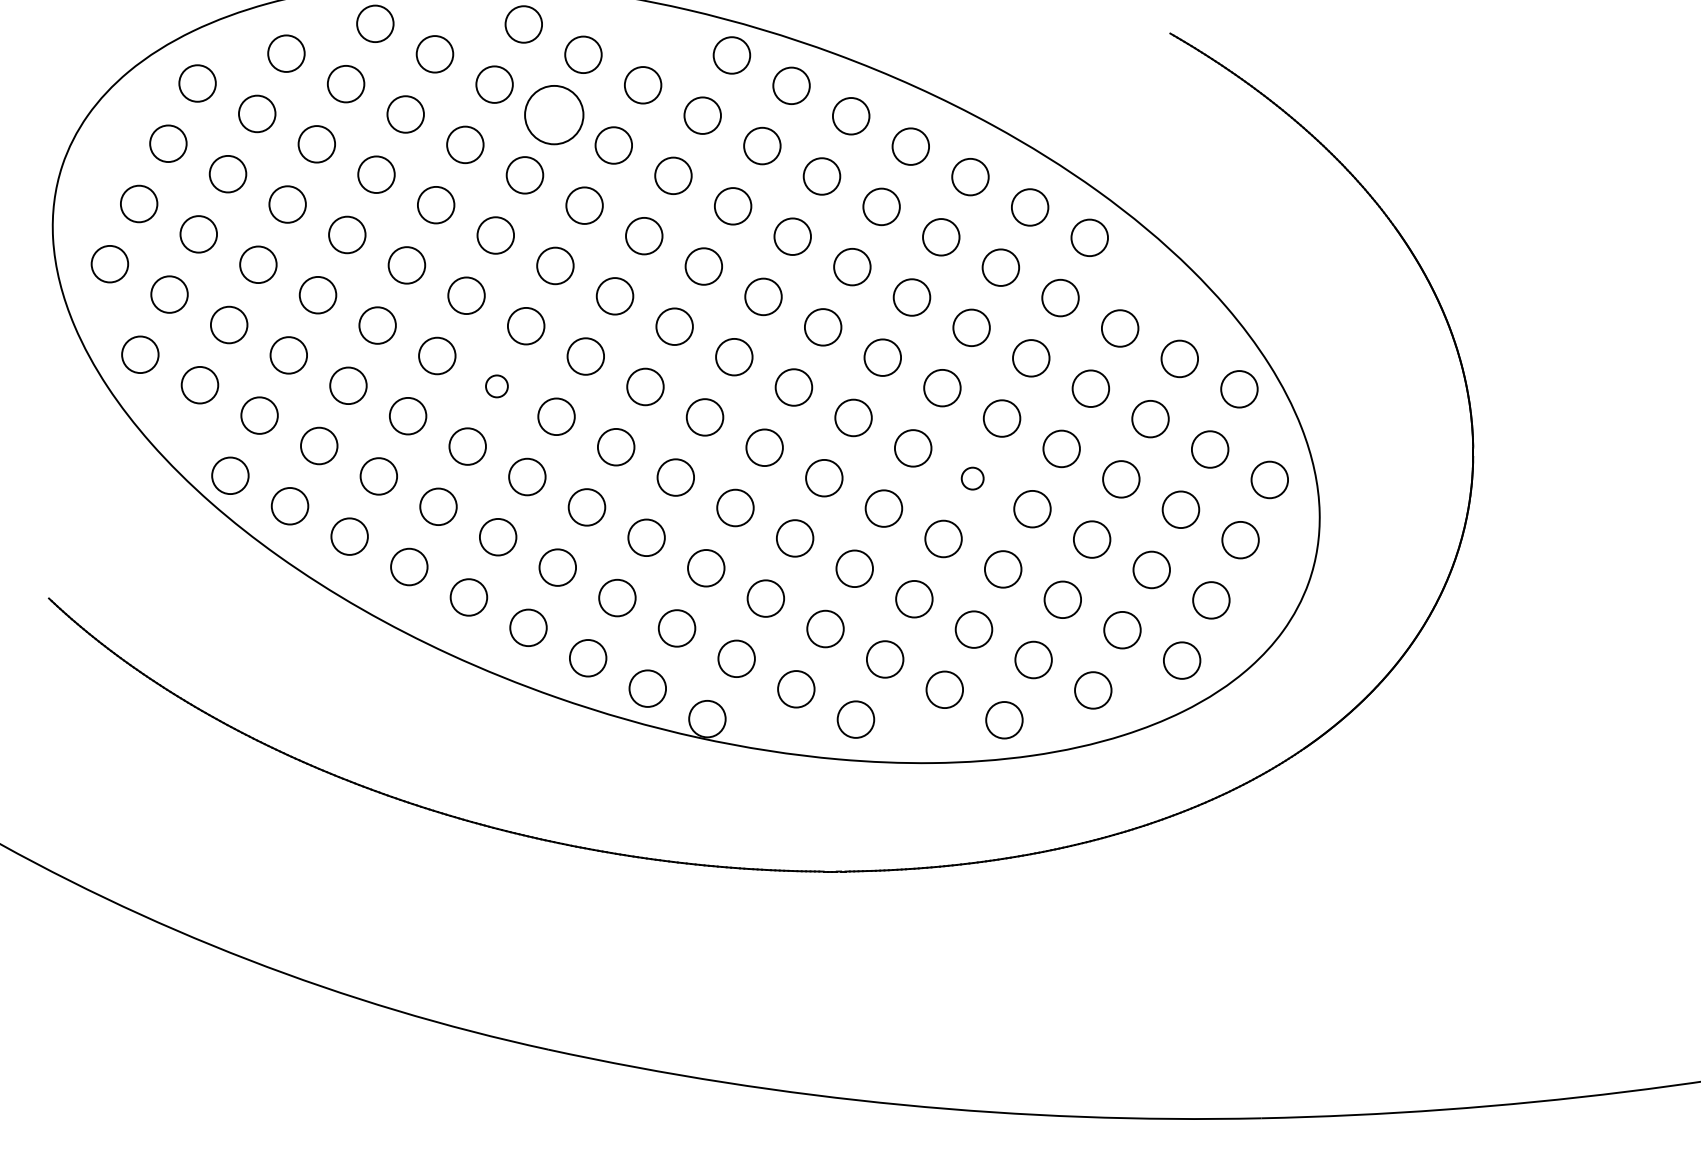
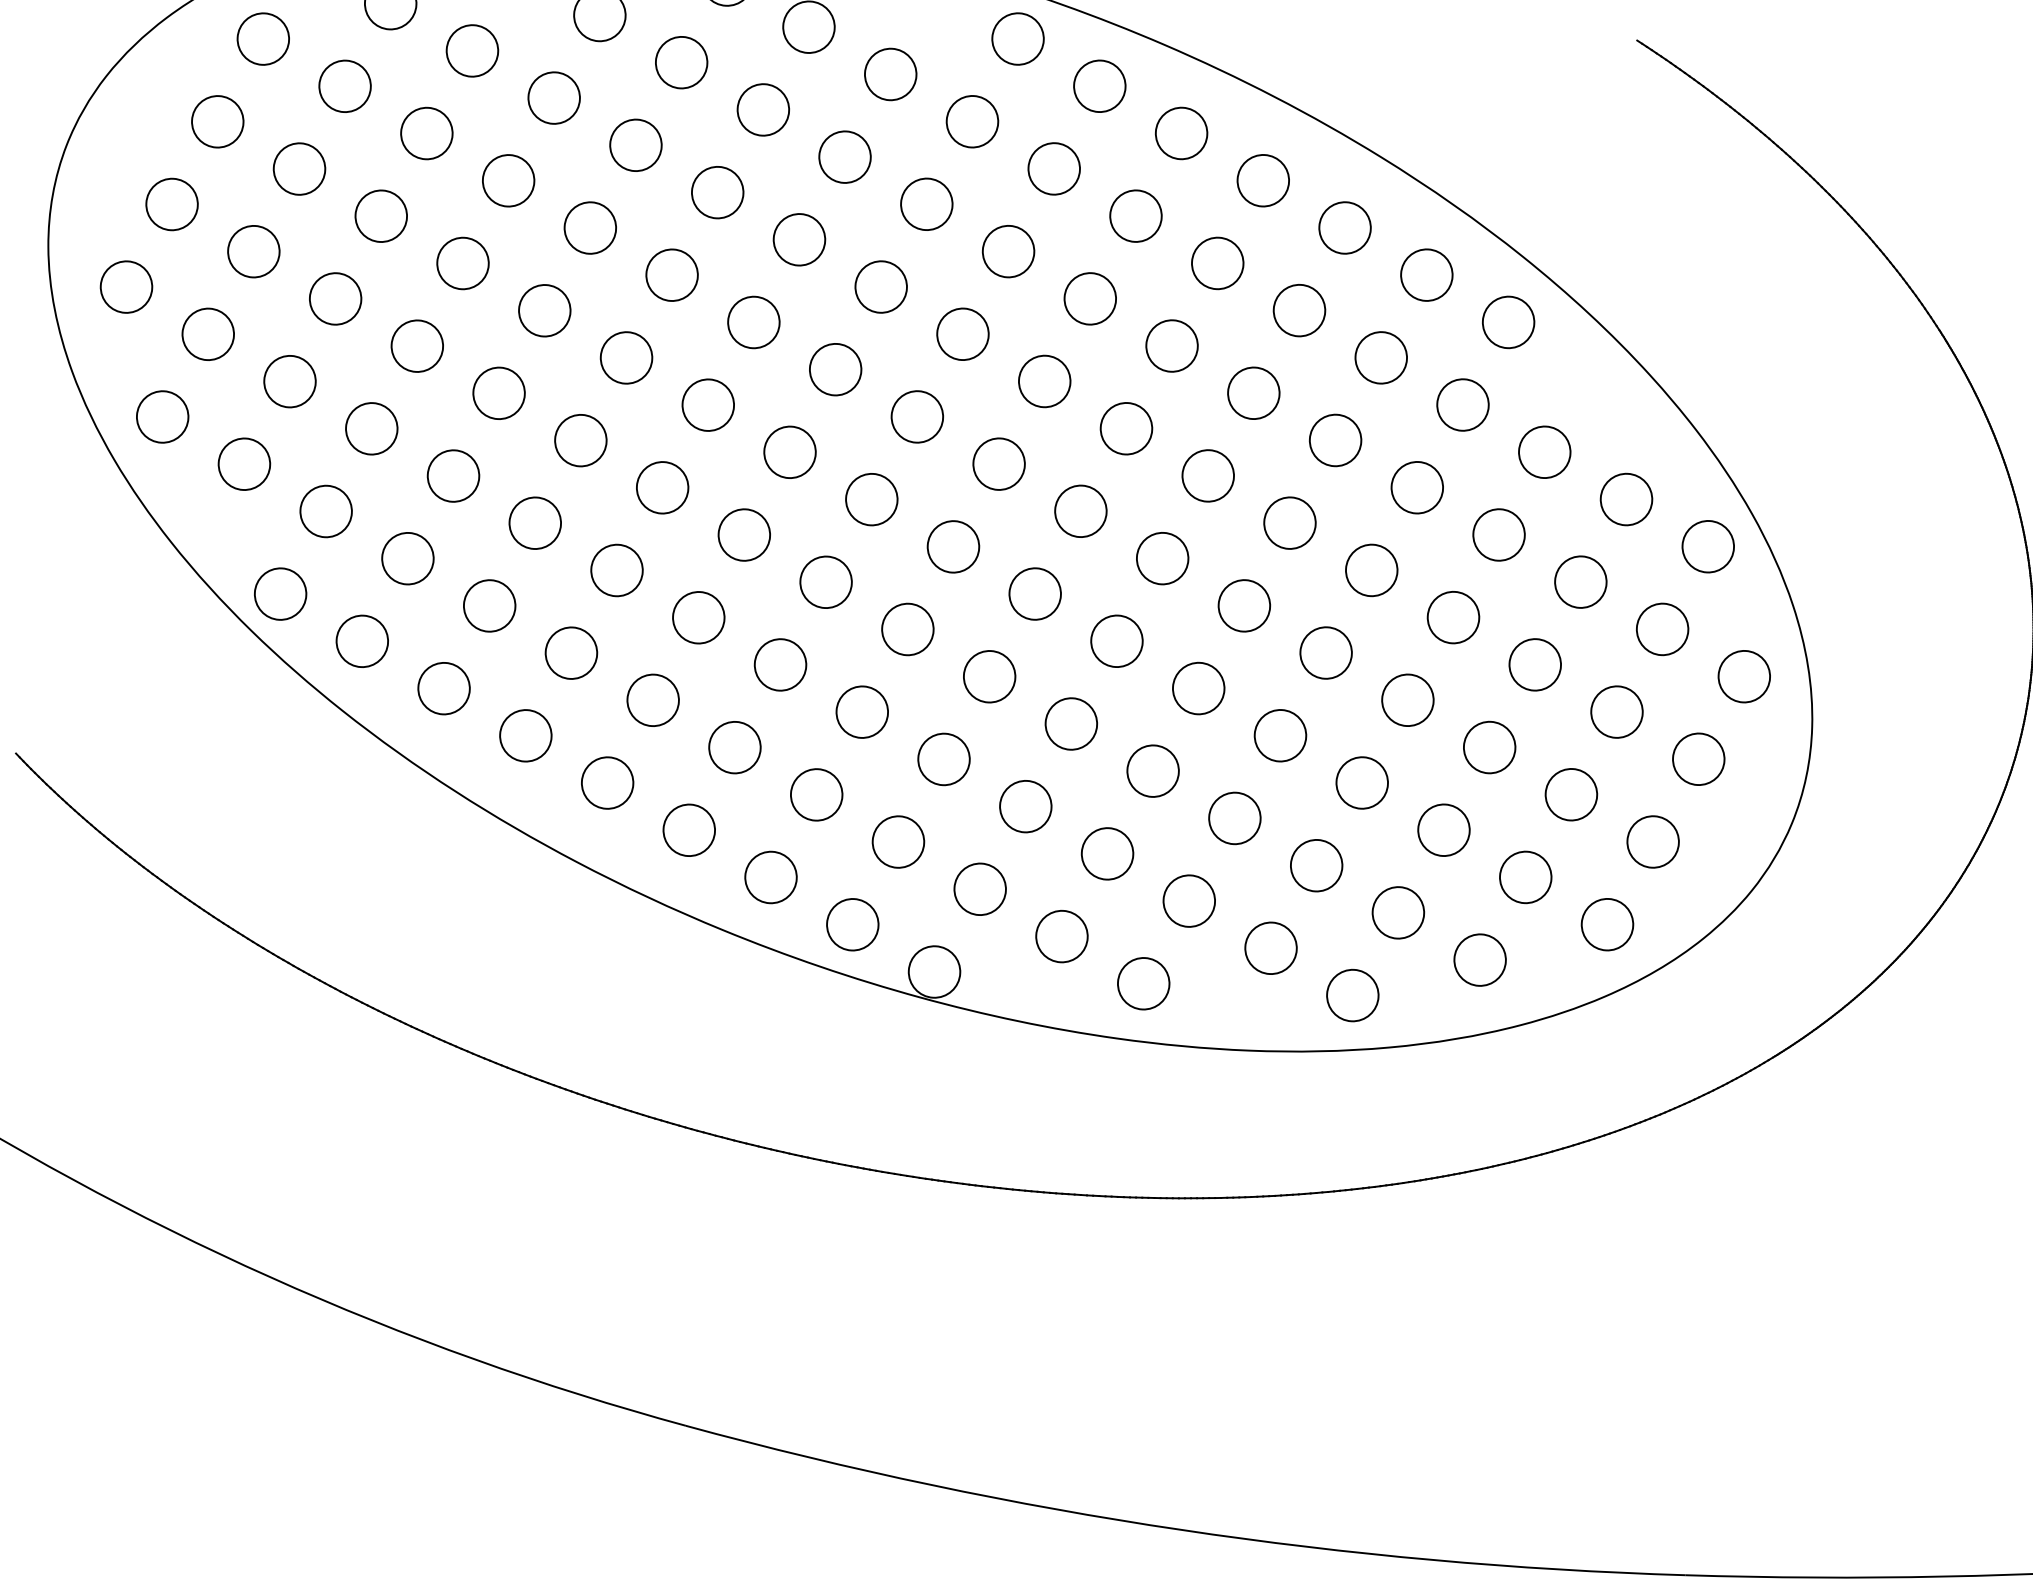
circle: (554, 114) -> (763, 109), size x0.62
circle: (496, 386) -> (661, 487), size x1.67
circle: (972, 478) -> (1325, 652), size x1.67

